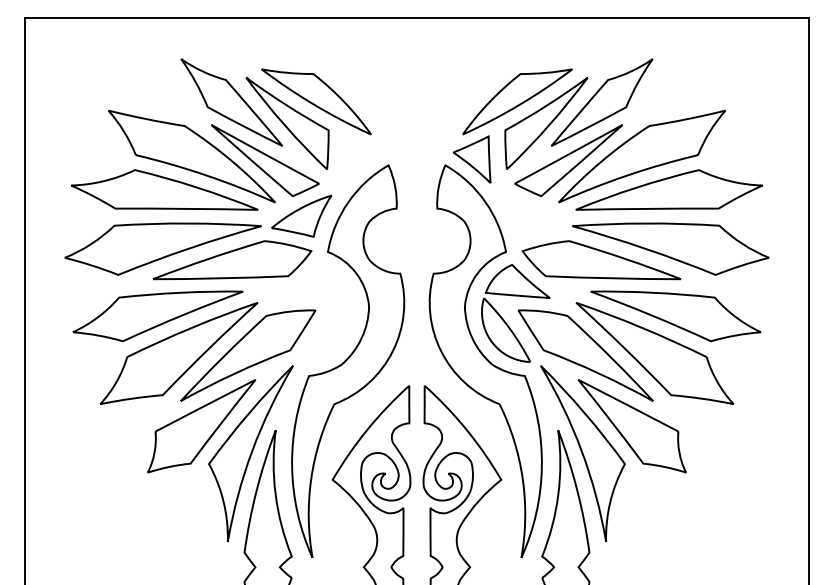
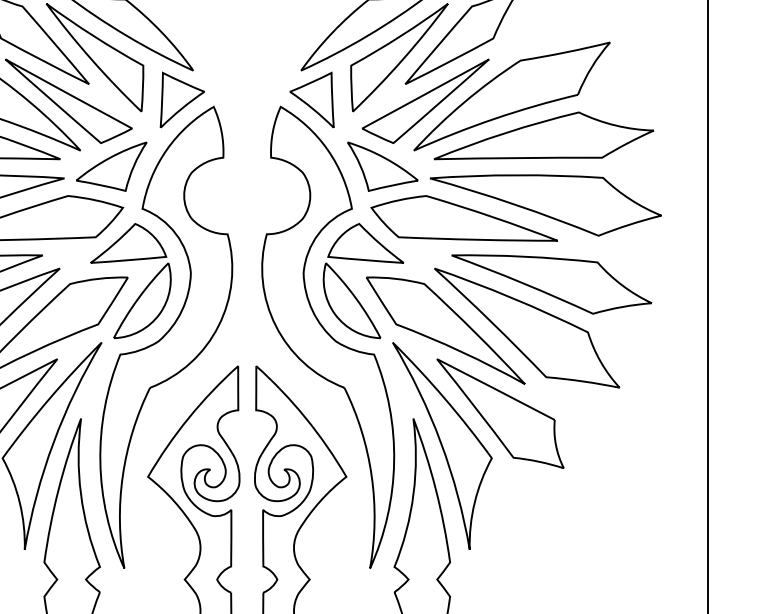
part: (361, 159) -> (181, 99), added
part: (531, 215) -> (381, 165), added
part: (329, 319) -> (144, 288), added

